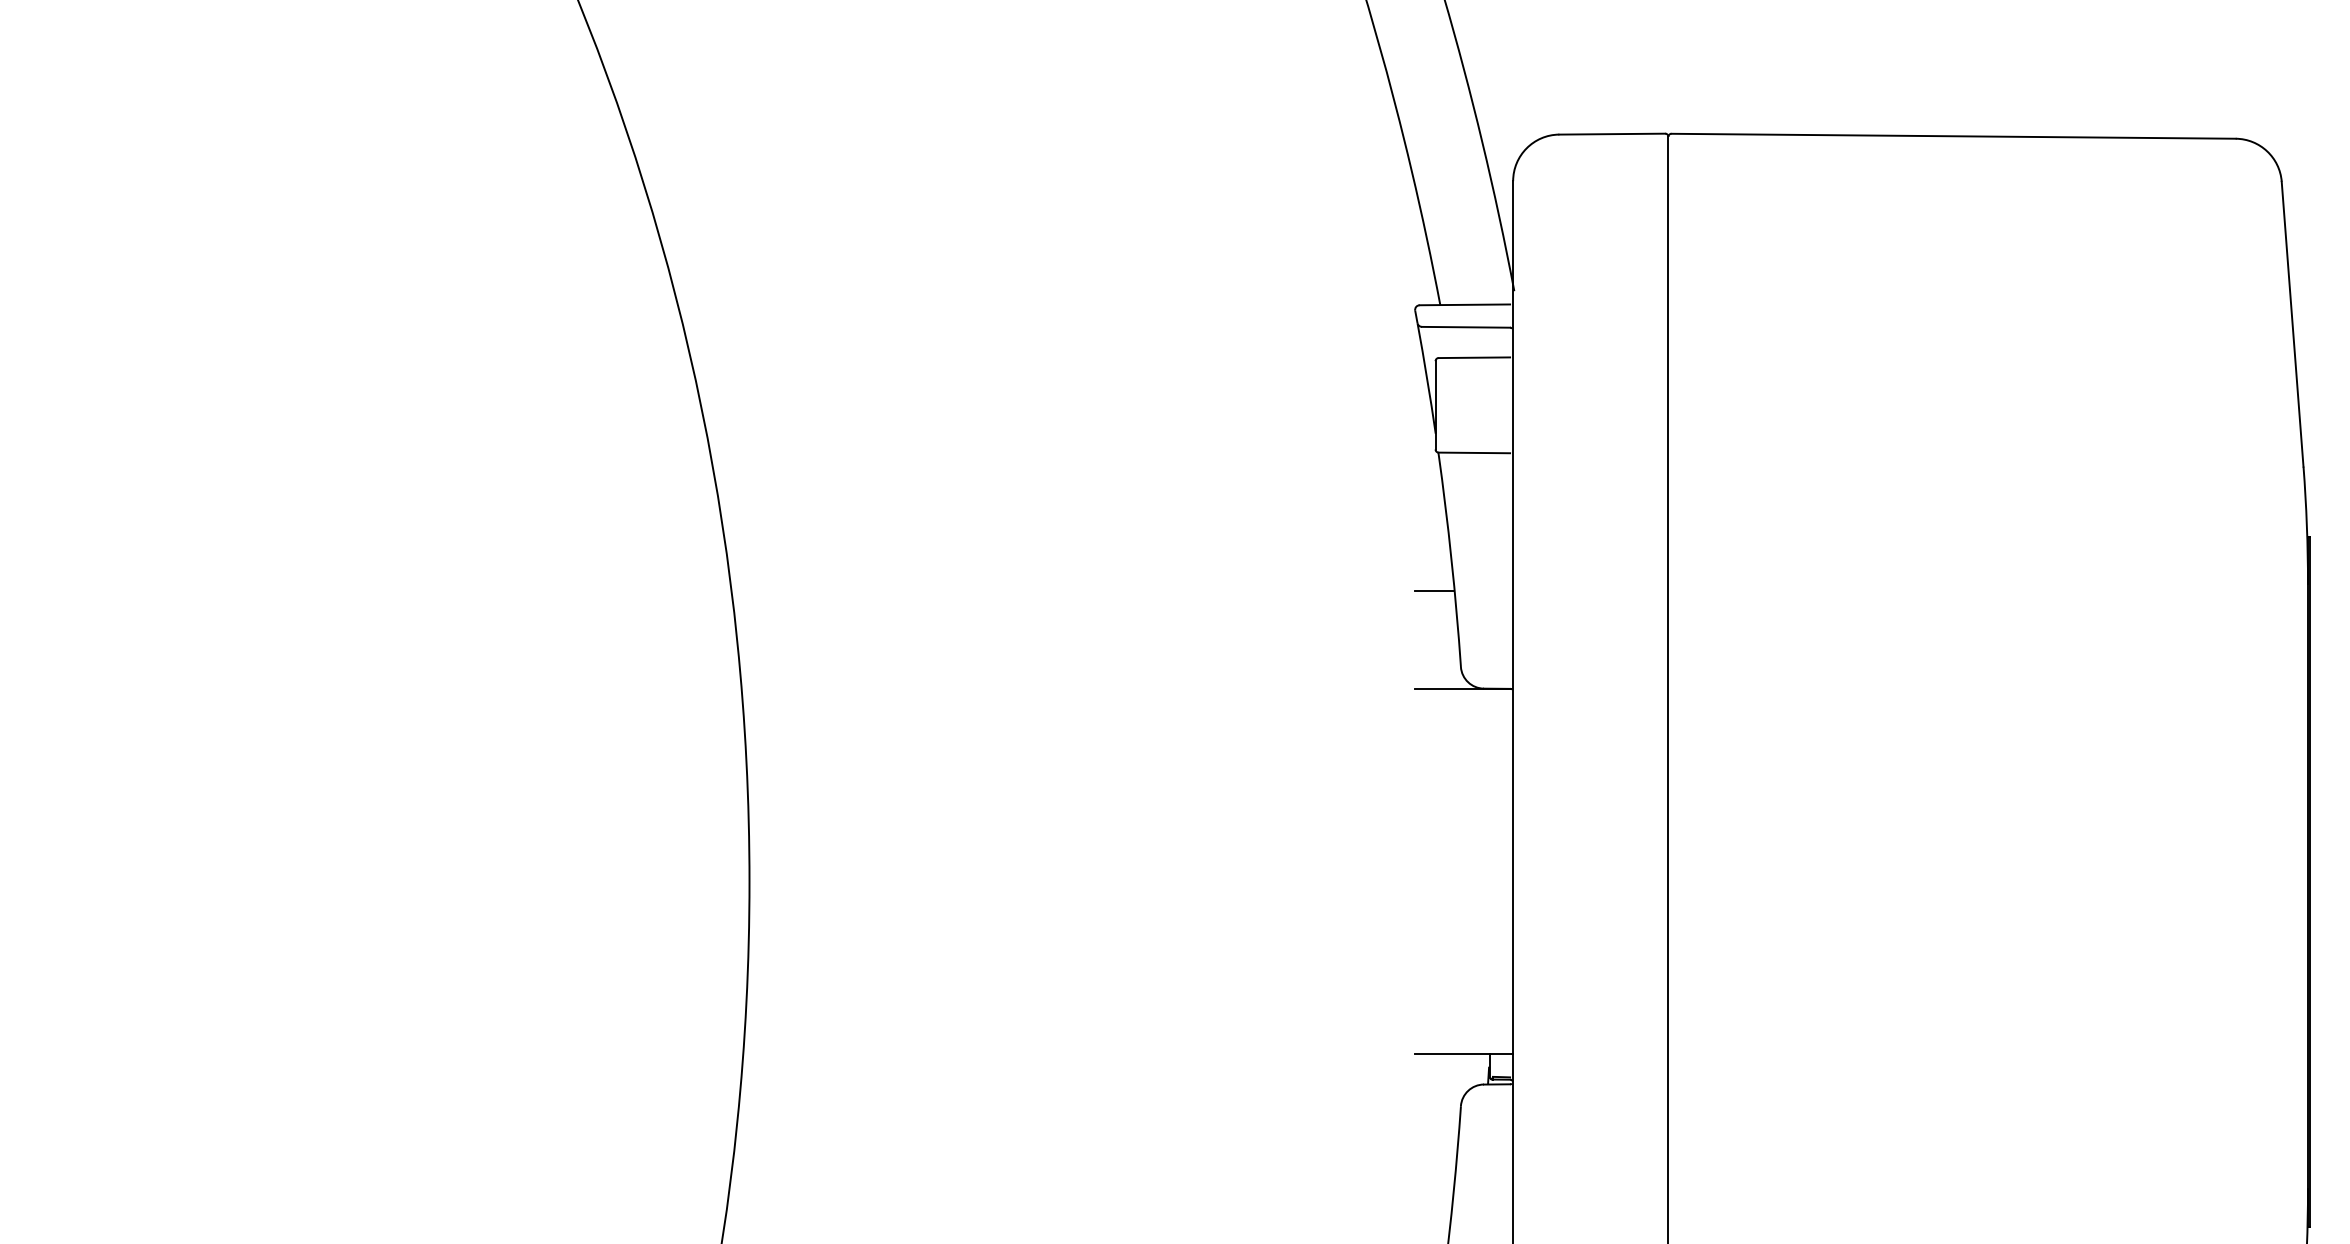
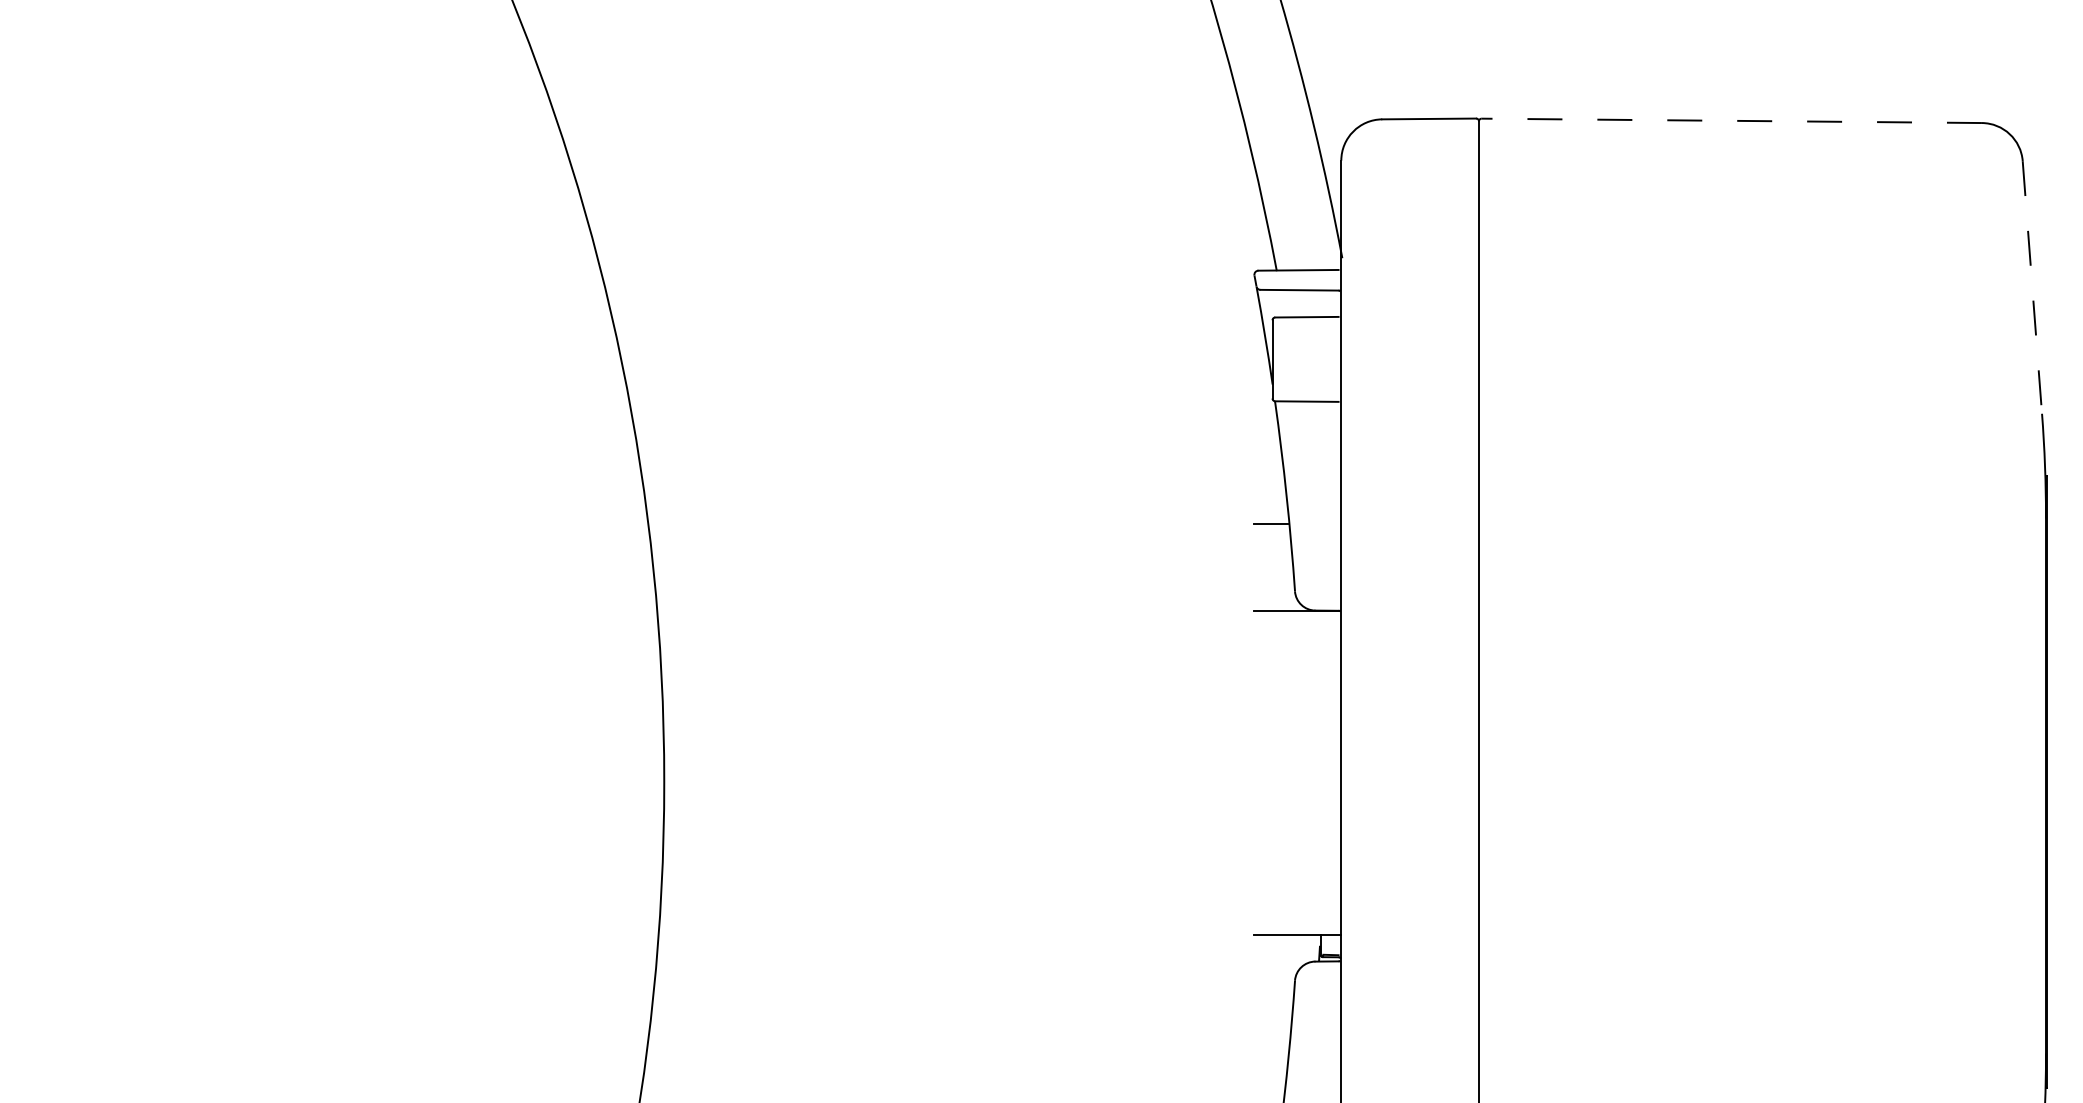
line: (1953, 136) -> (1731, 121), solid -> dashed
line: (2292, 324) -> (2032, 287), solid -> dashed

